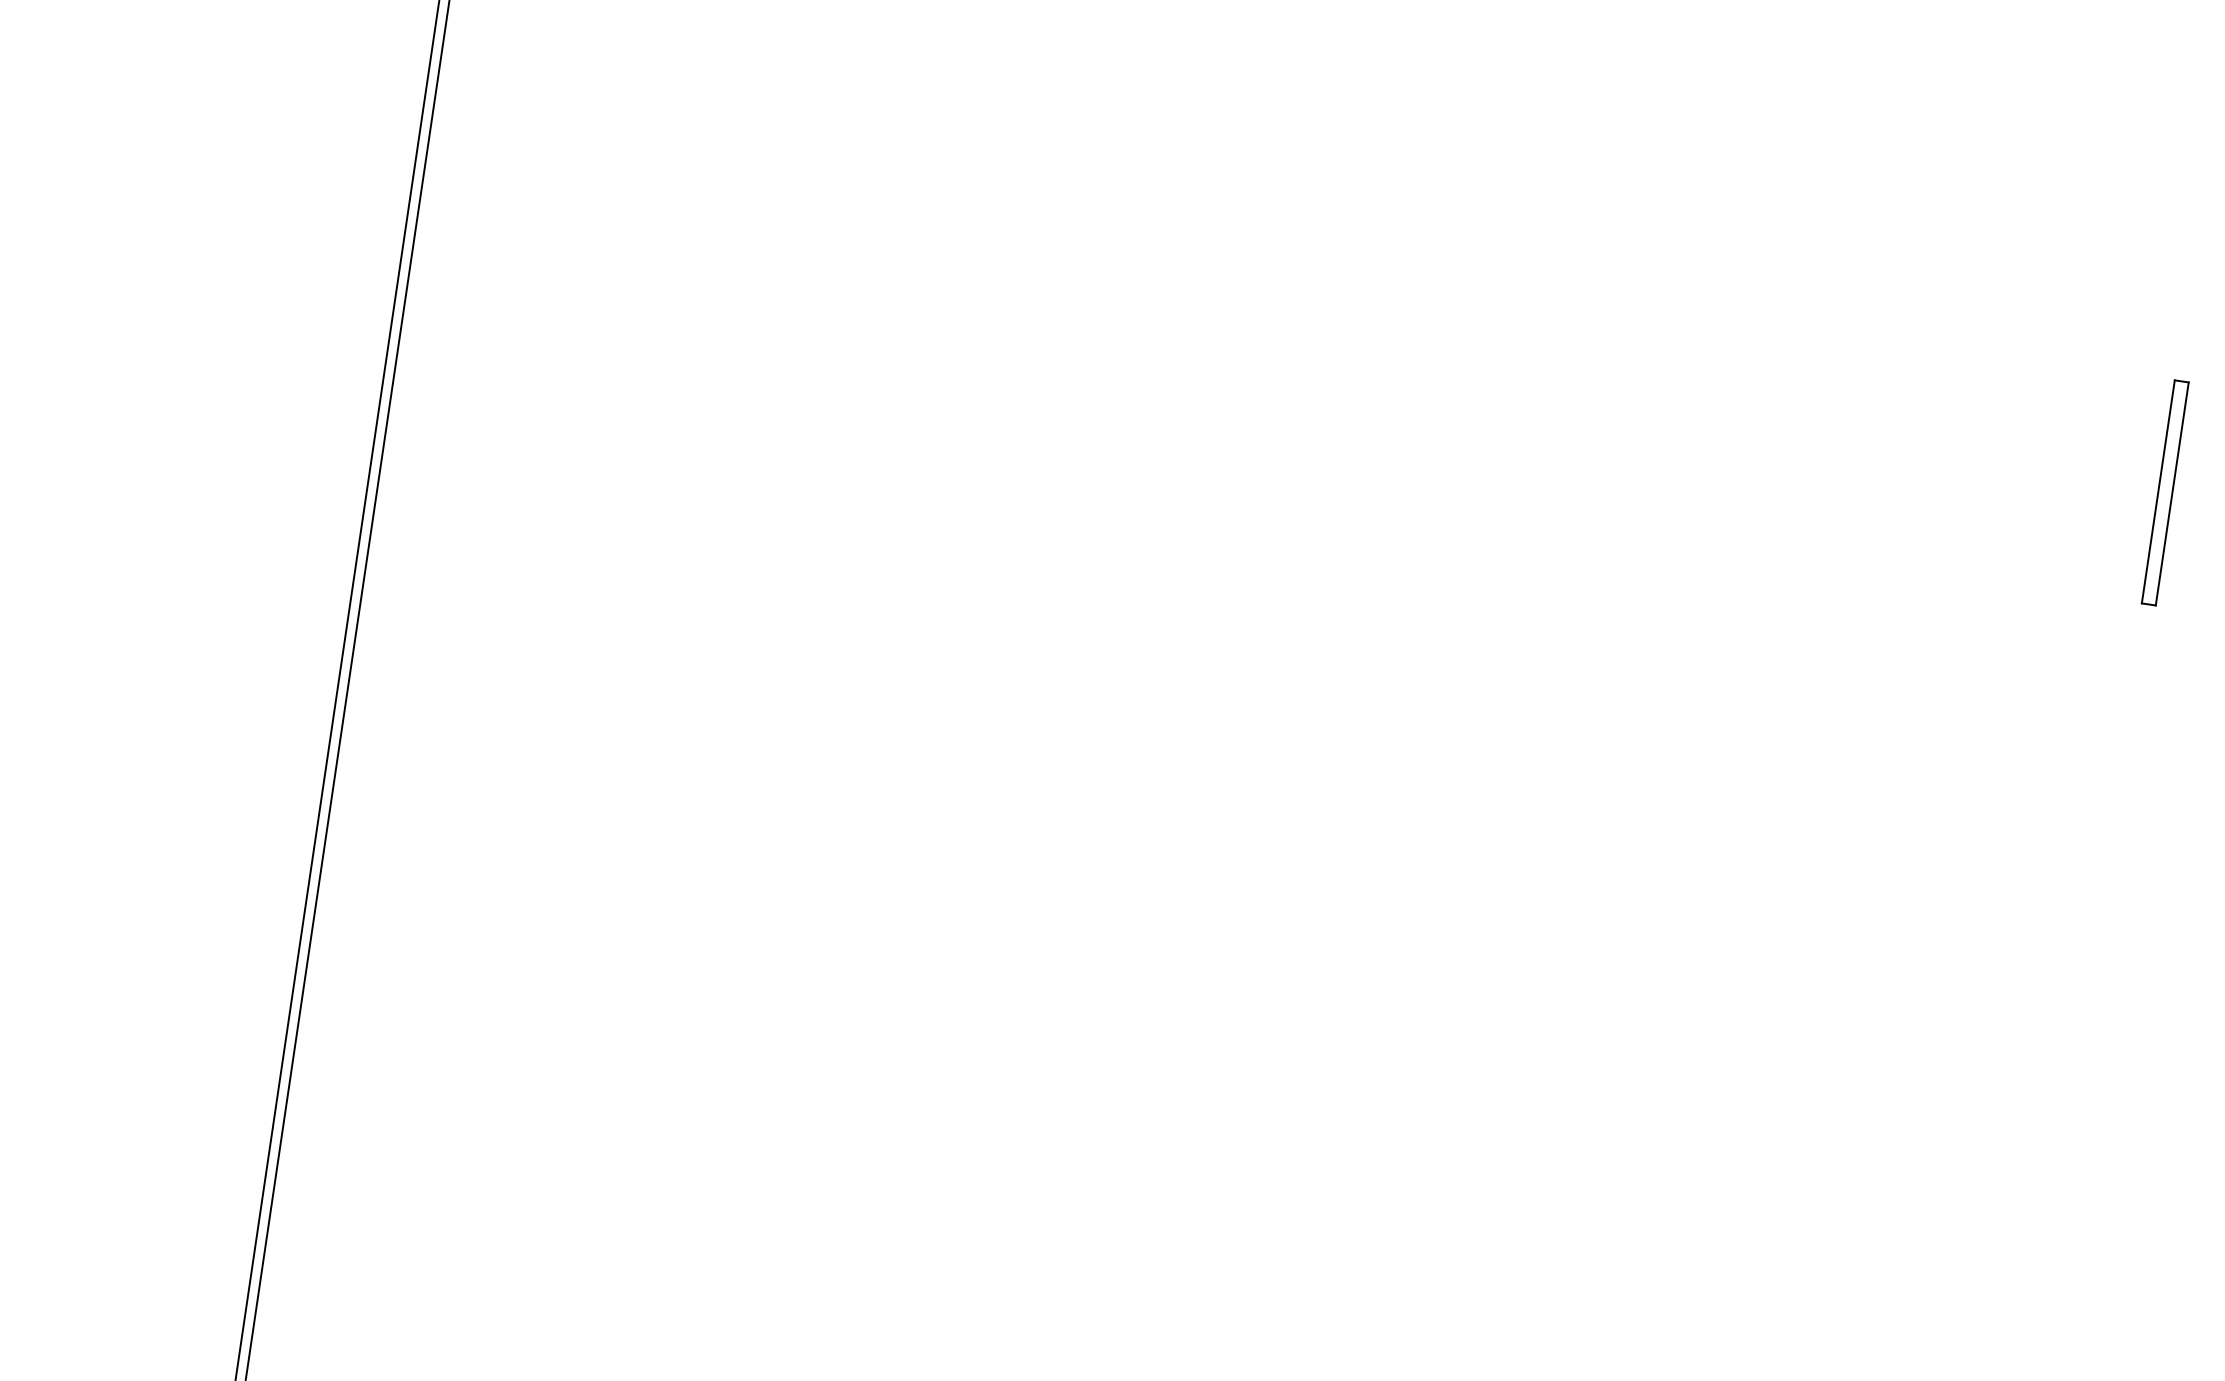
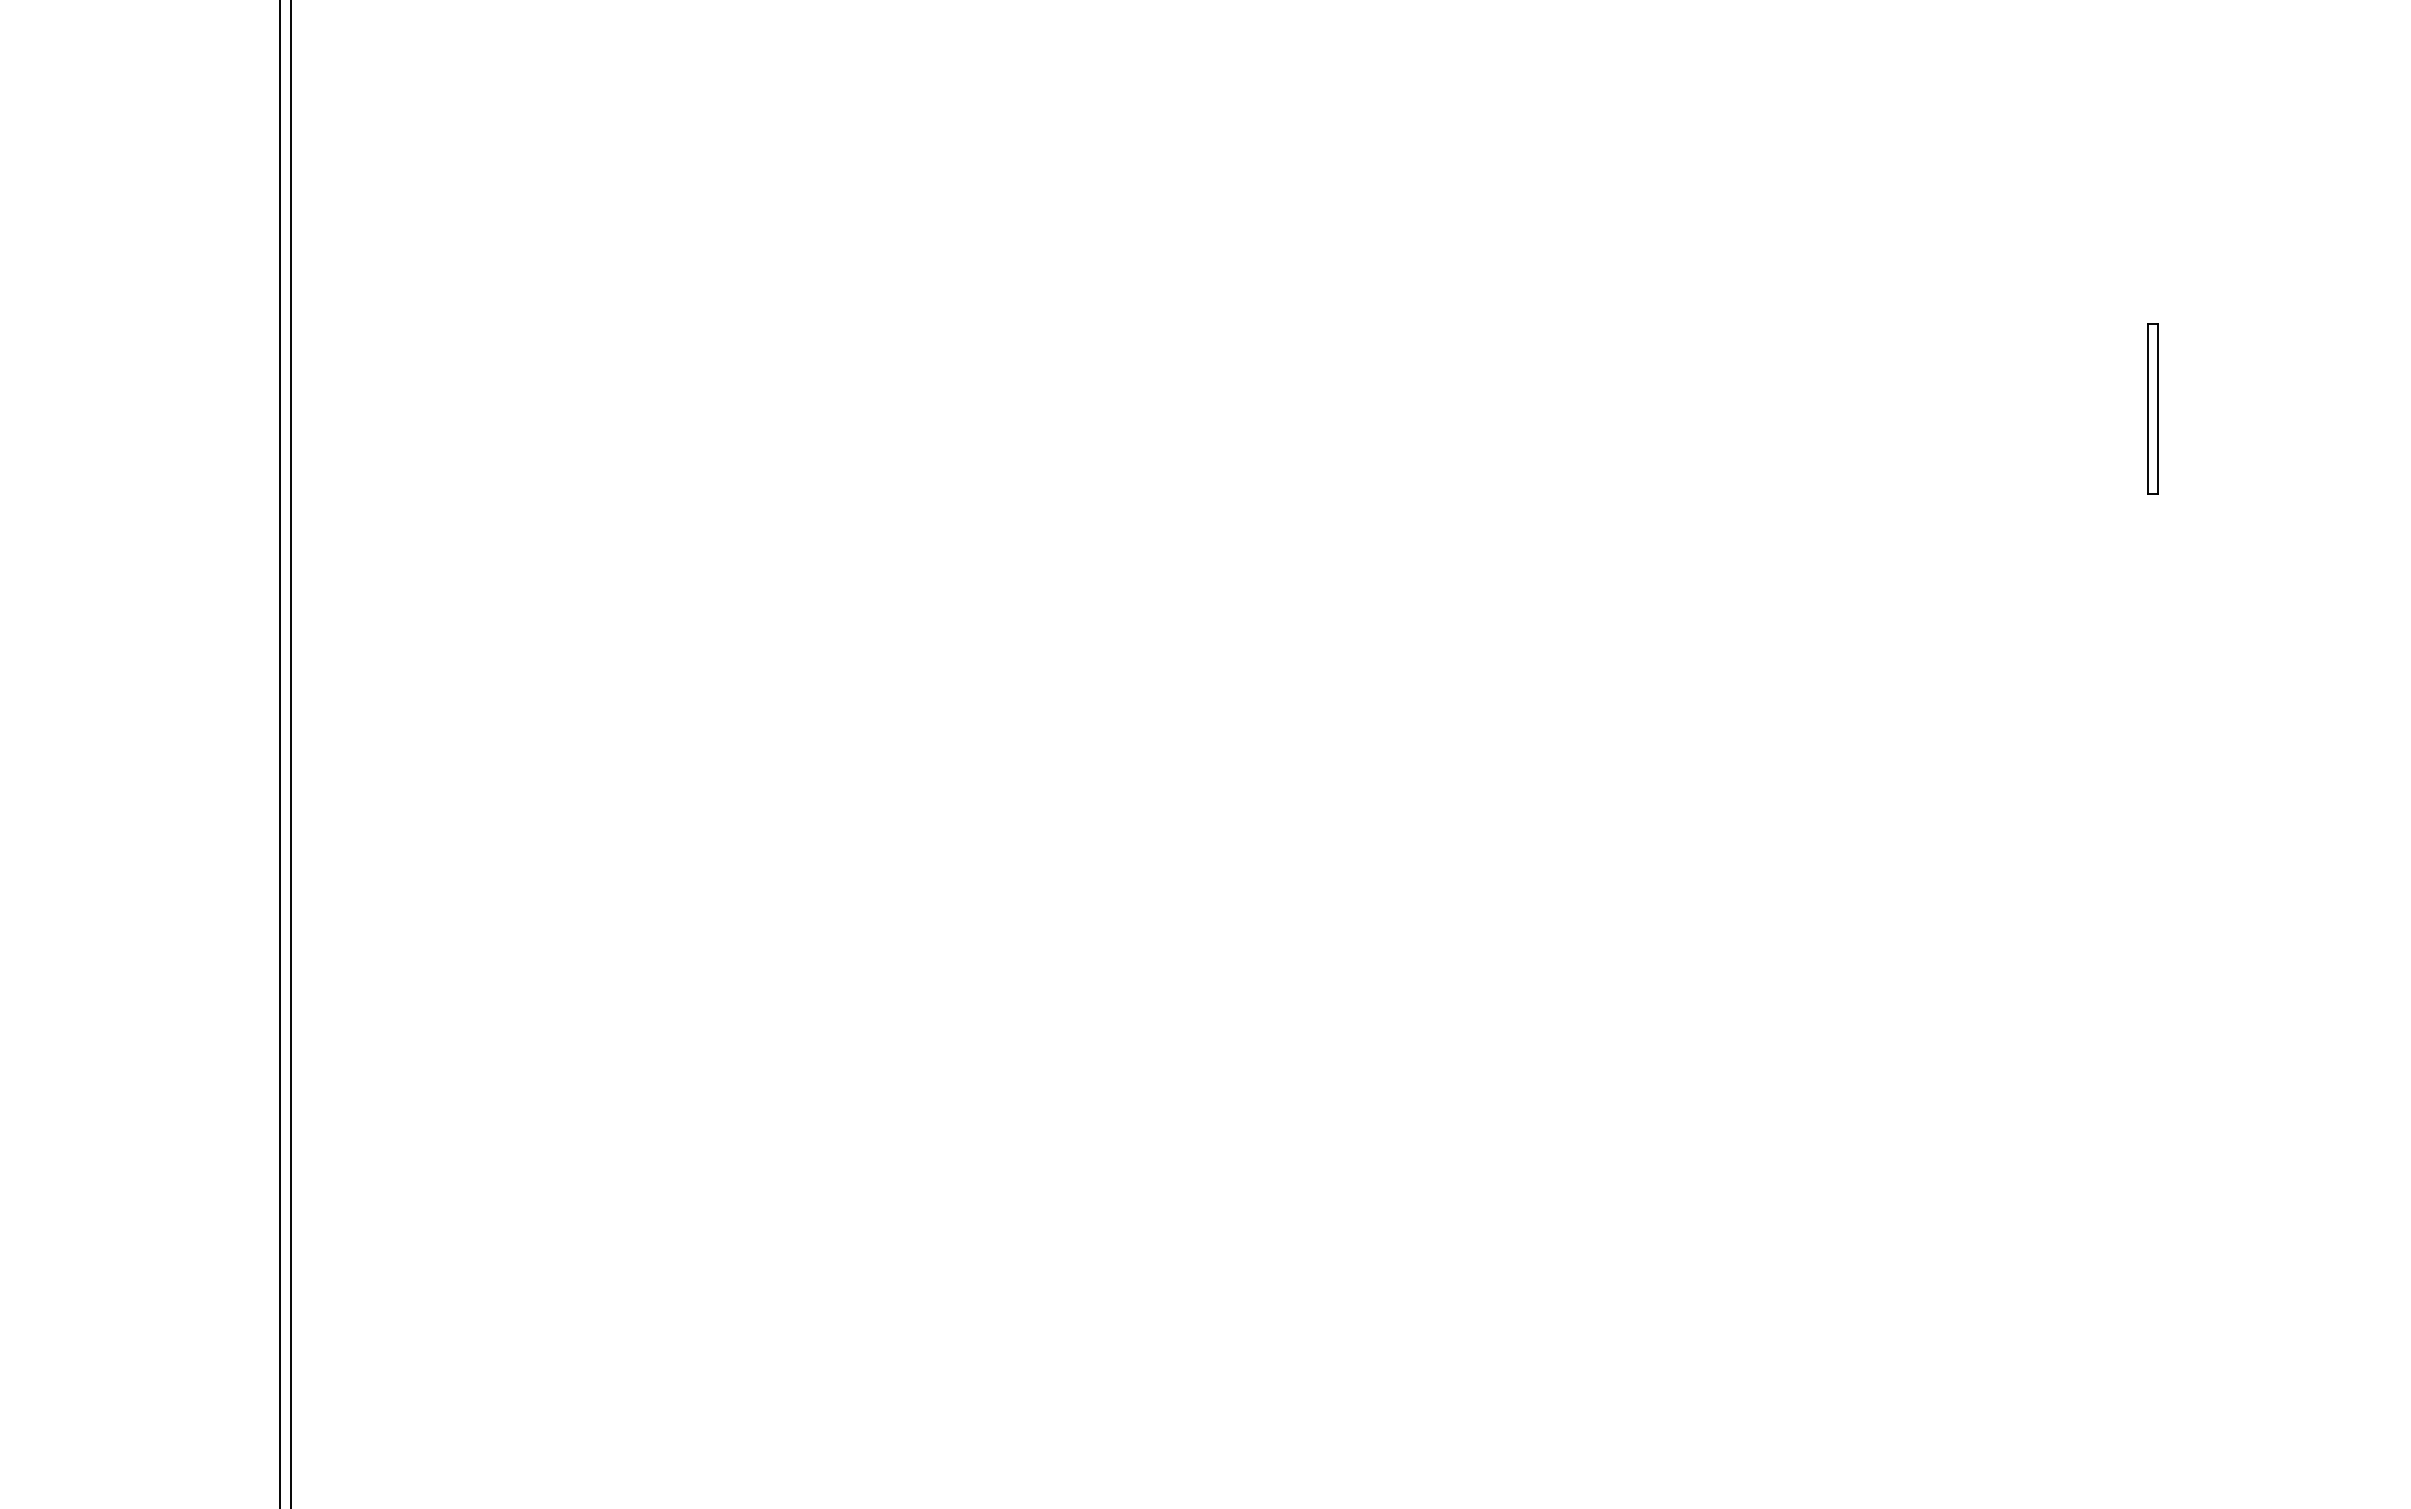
part: (2164, 492) -> (2152, 408), size x0.71

